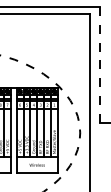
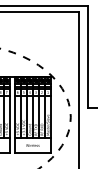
line: (100, 64) -> (88, 56), dashed -> solid

